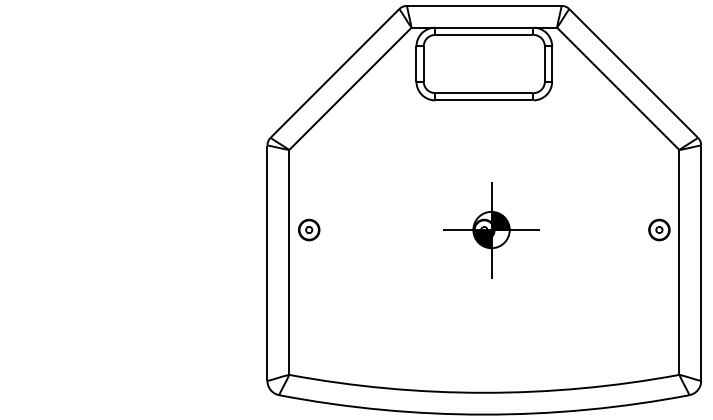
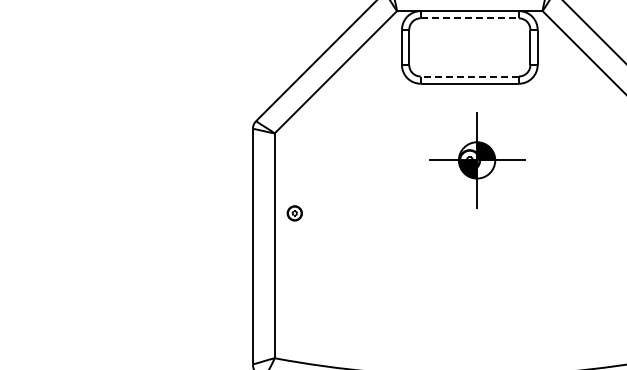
line: (484, 34) -> (470, 17), solid -> dashed
line: (483, 93) -> (469, 76), solid -> dashed
part: (309, 229) -> (295, 212), size x0.7
part: (491, 230) -> (477, 160), moved

